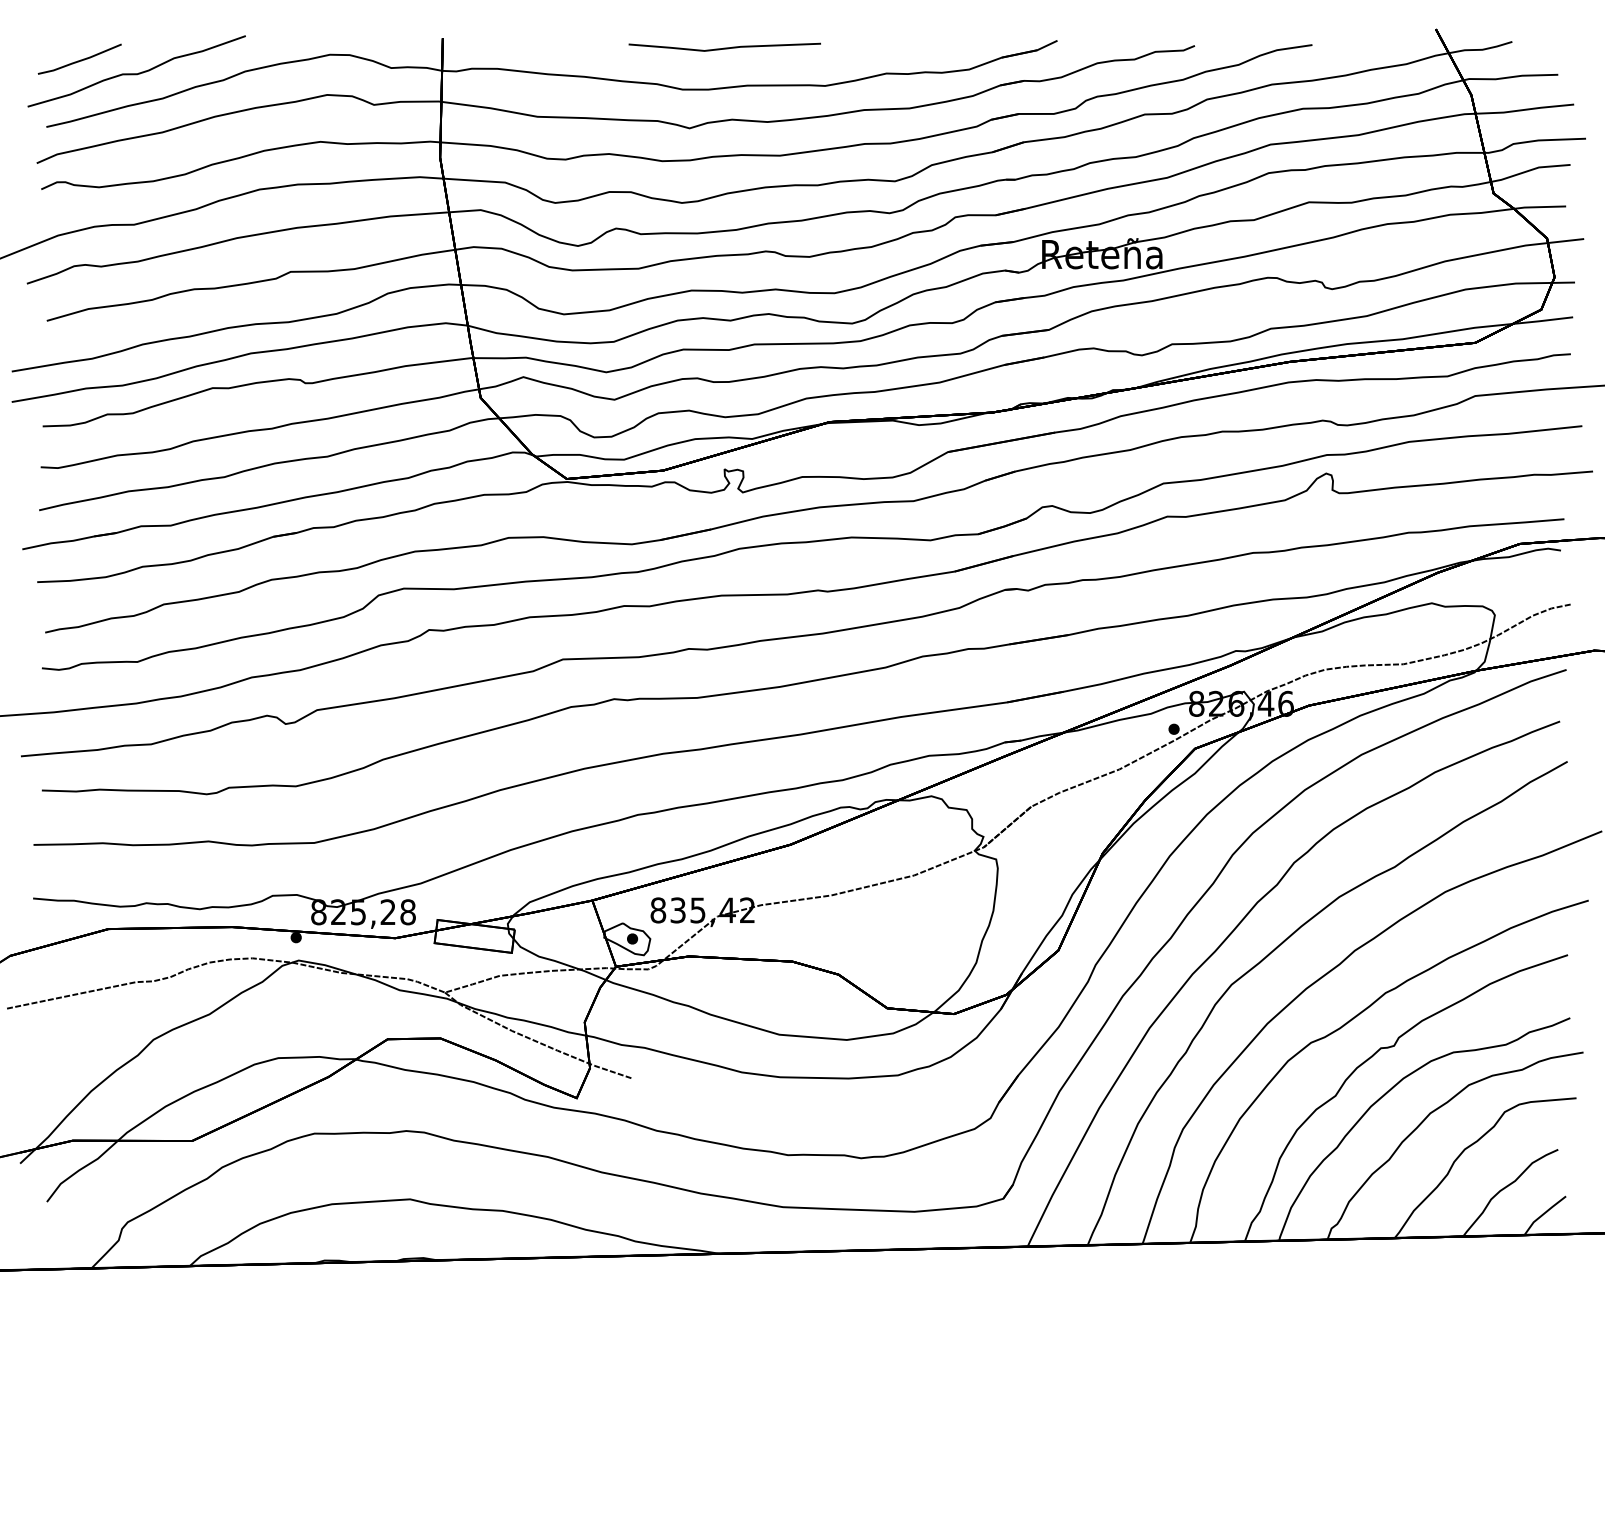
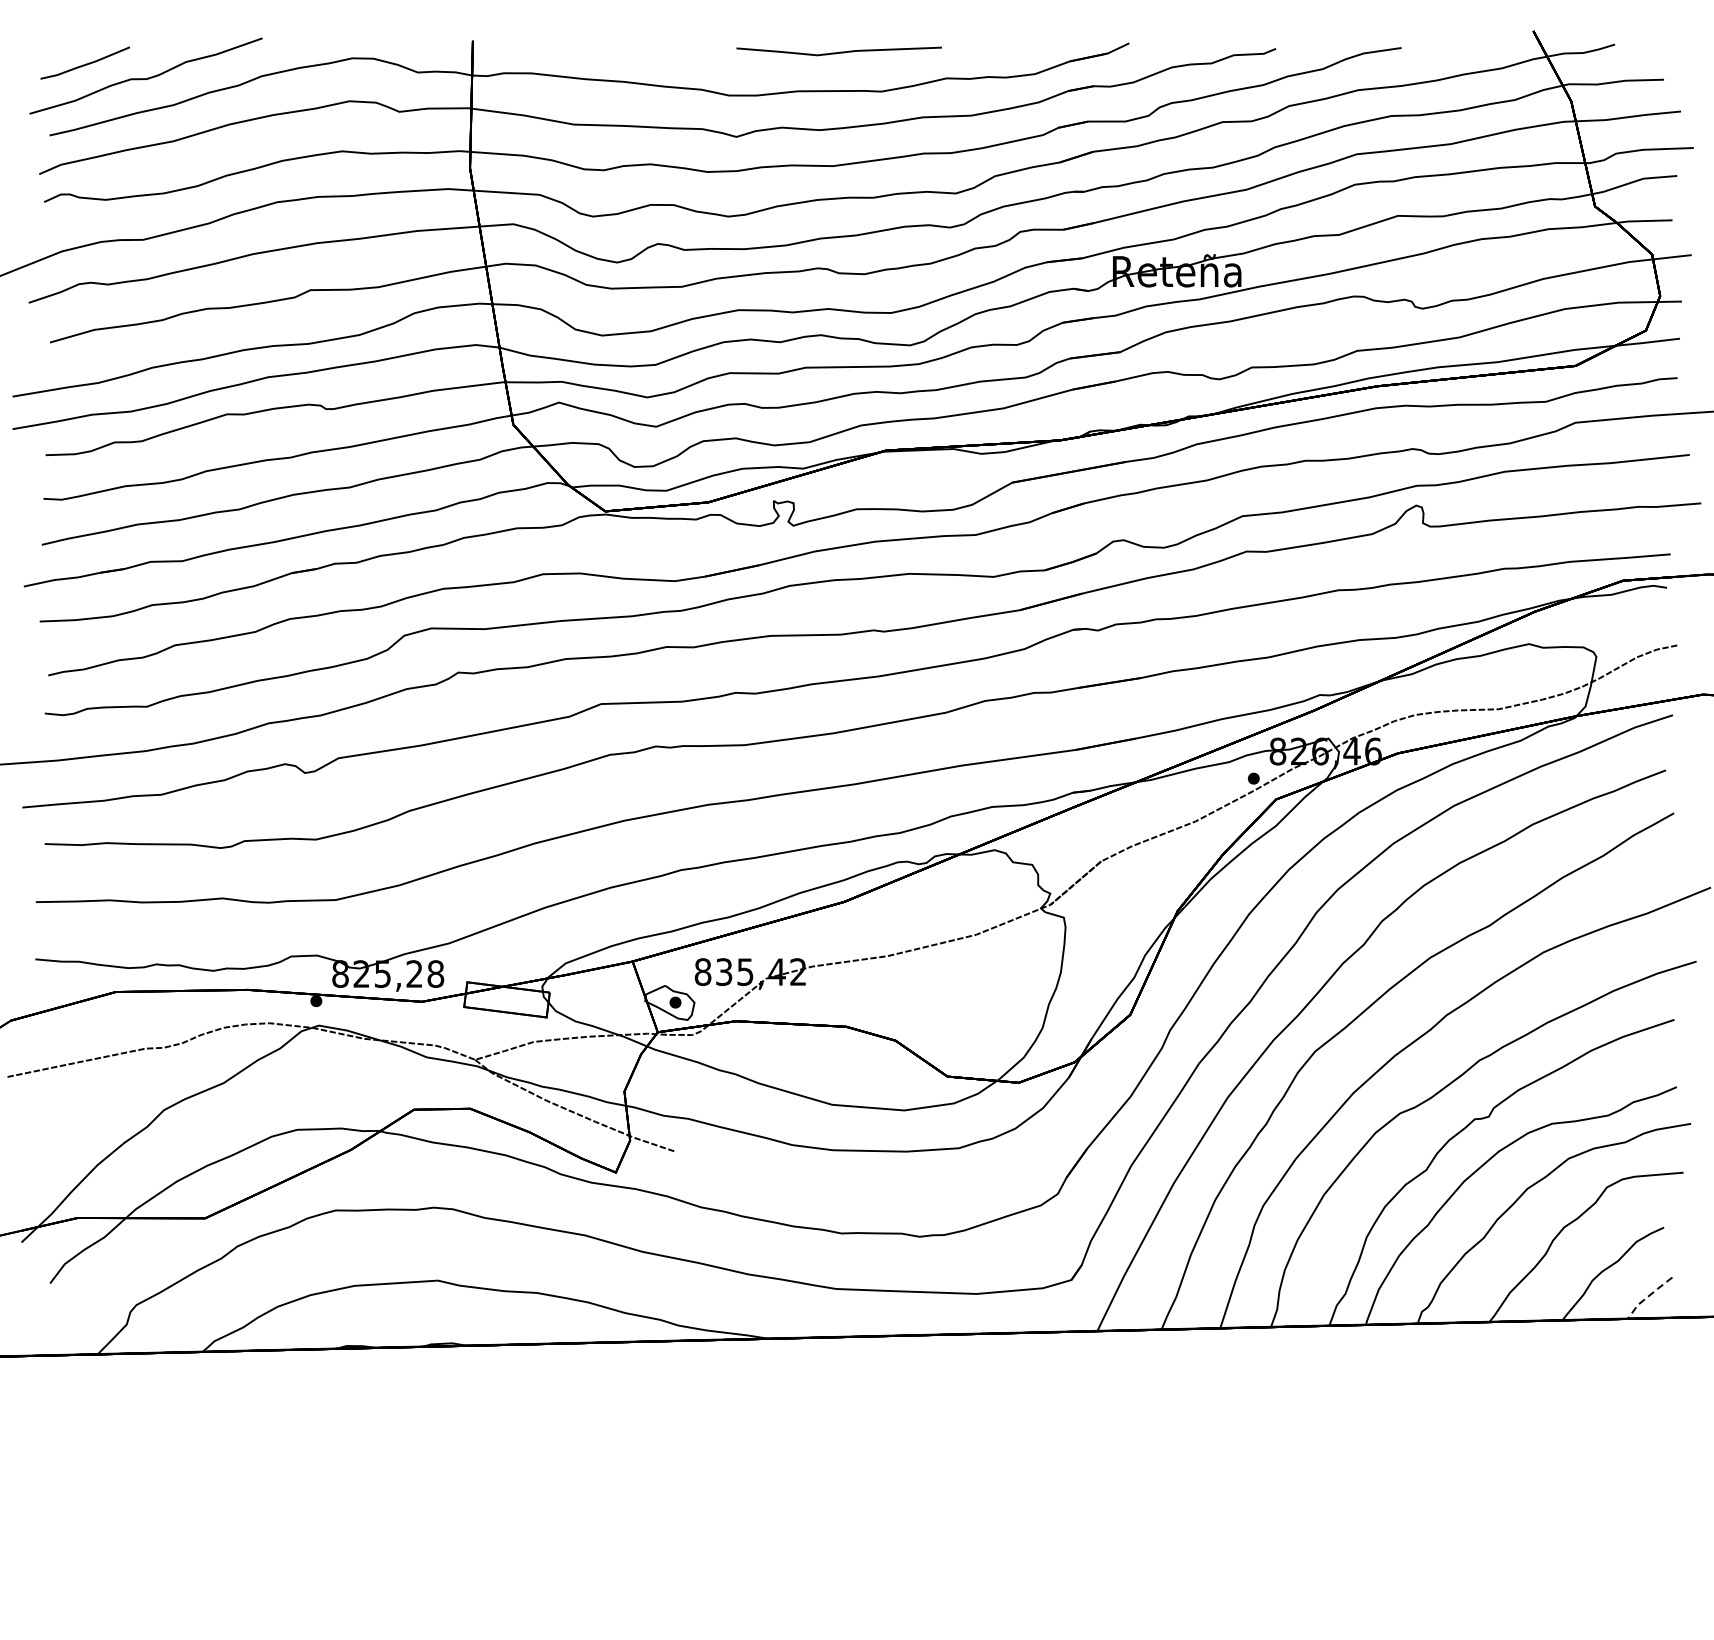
line: (724, 47) -> (838, 51), moved
line: (1543, 1214) -> (1648, 1296), solid -> dashed

